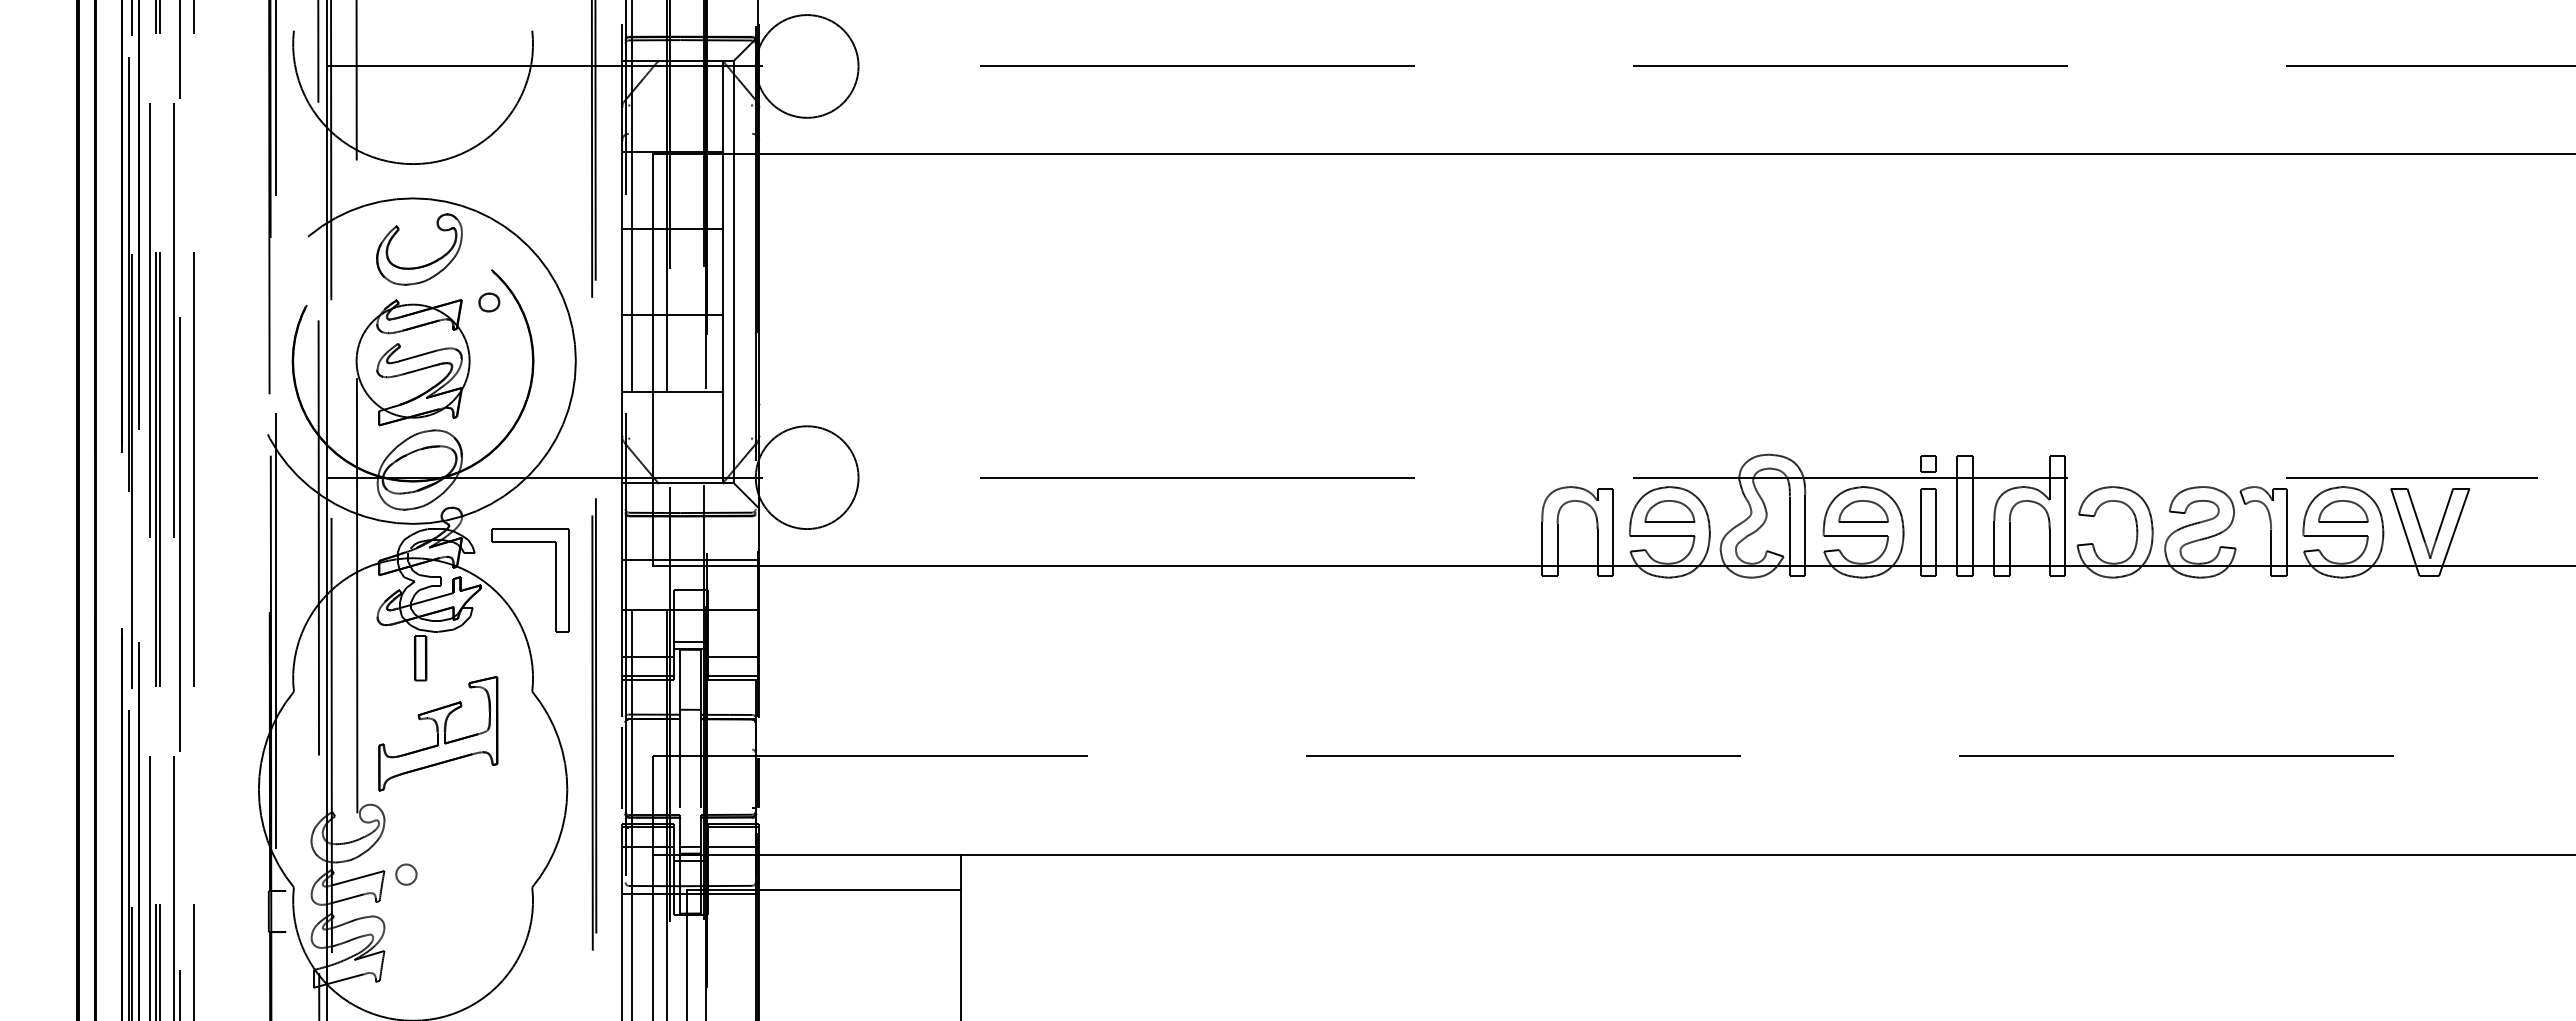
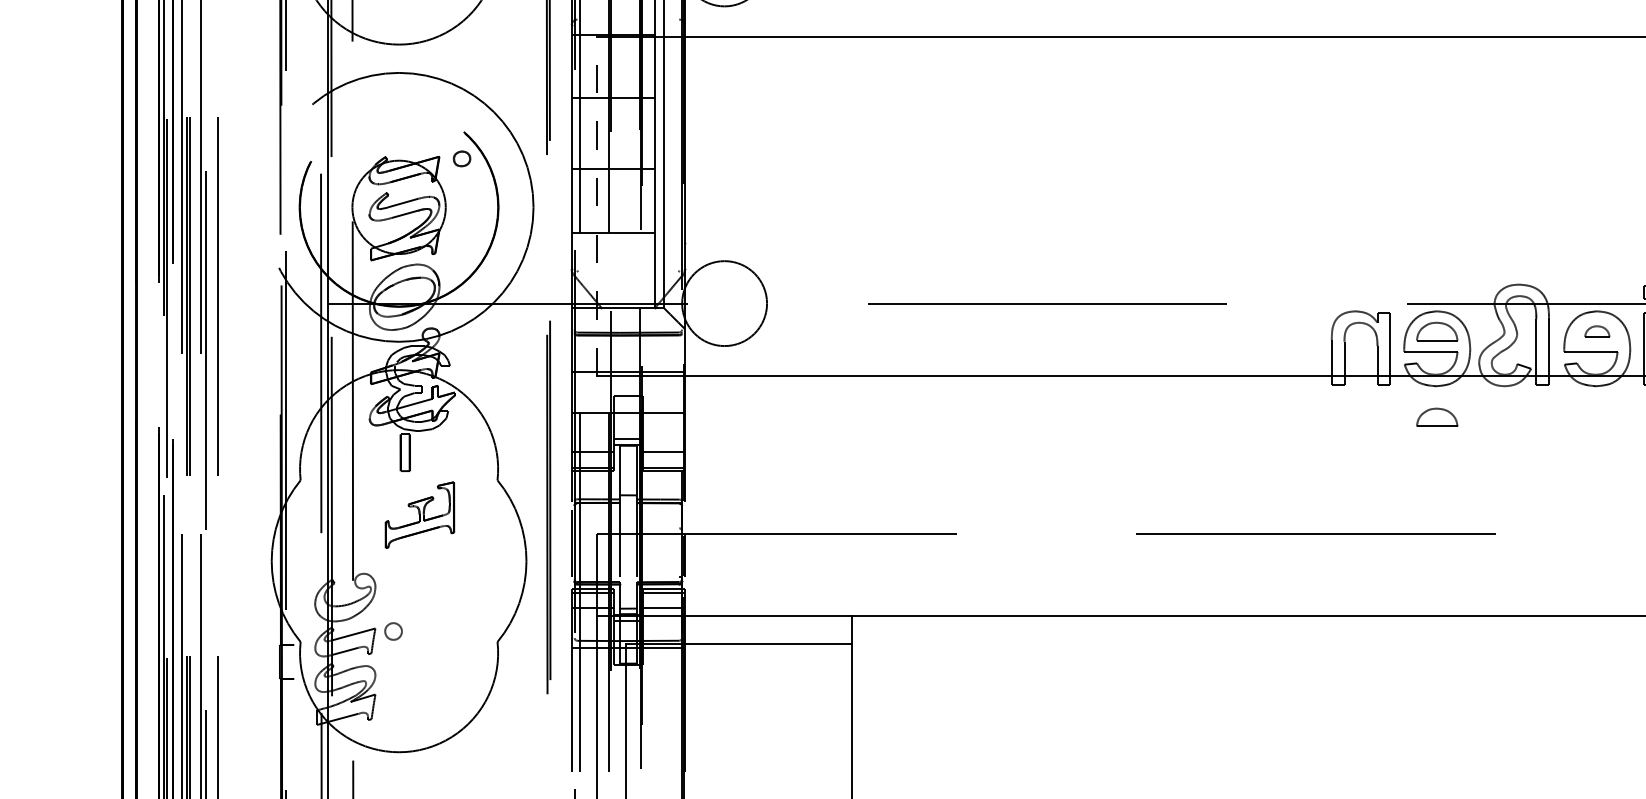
part: (425, 264) -> (409, 127), removed
line: (652, 359) -> (596, 205), solid -> dashed
part: (1863, 511) -> (1597, 331), size x0.6
part: (555, 580) -> (516, 388), removed
part: (1669, 615) -> (1436, 417), added
part: (438, 733) -> (420, 514), size x0.7

